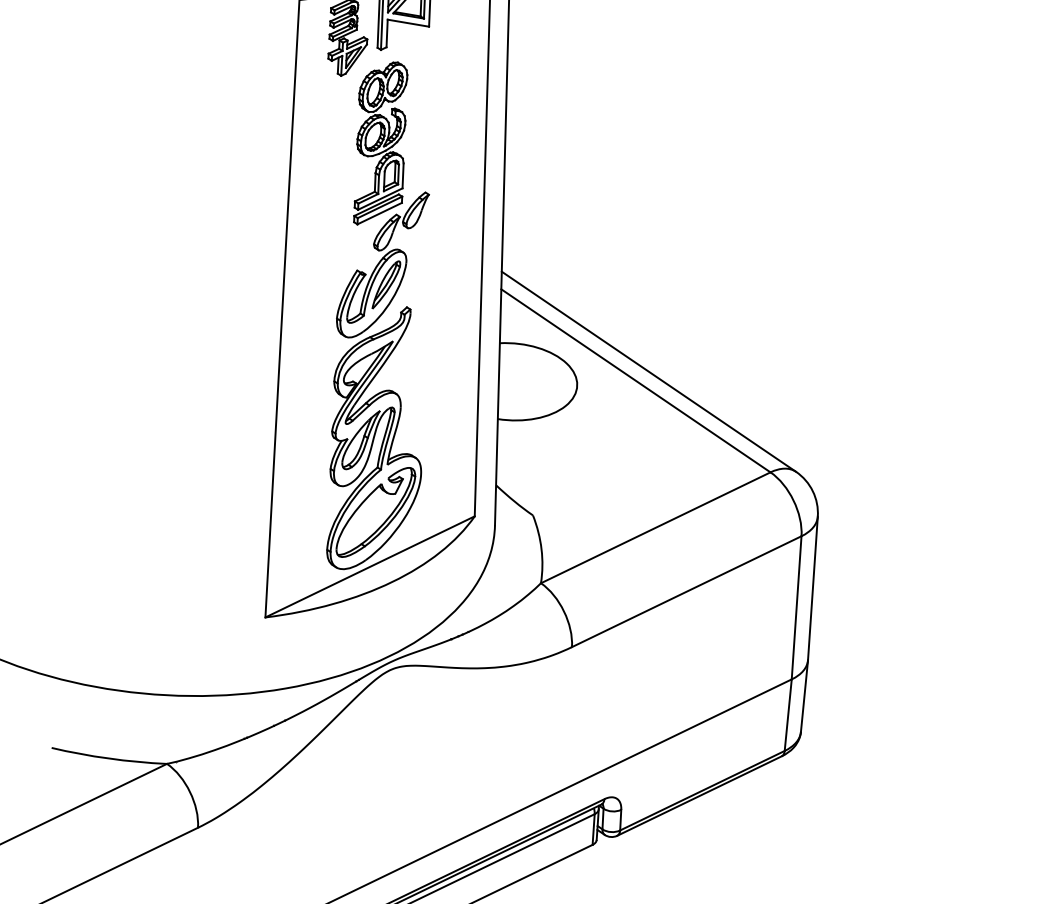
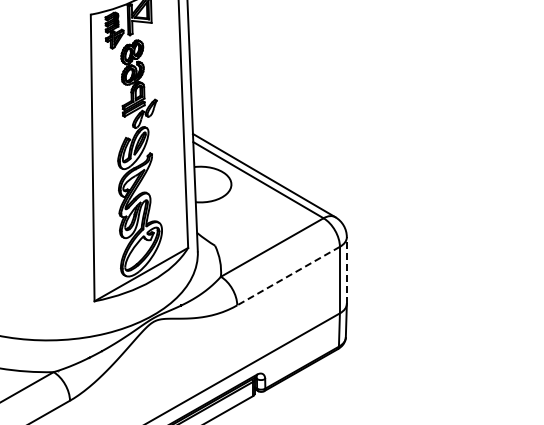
line: (812, 588) -> (346, 270), solid -> dashed
line: (686, 592) -> (288, 276), solid -> dashed

